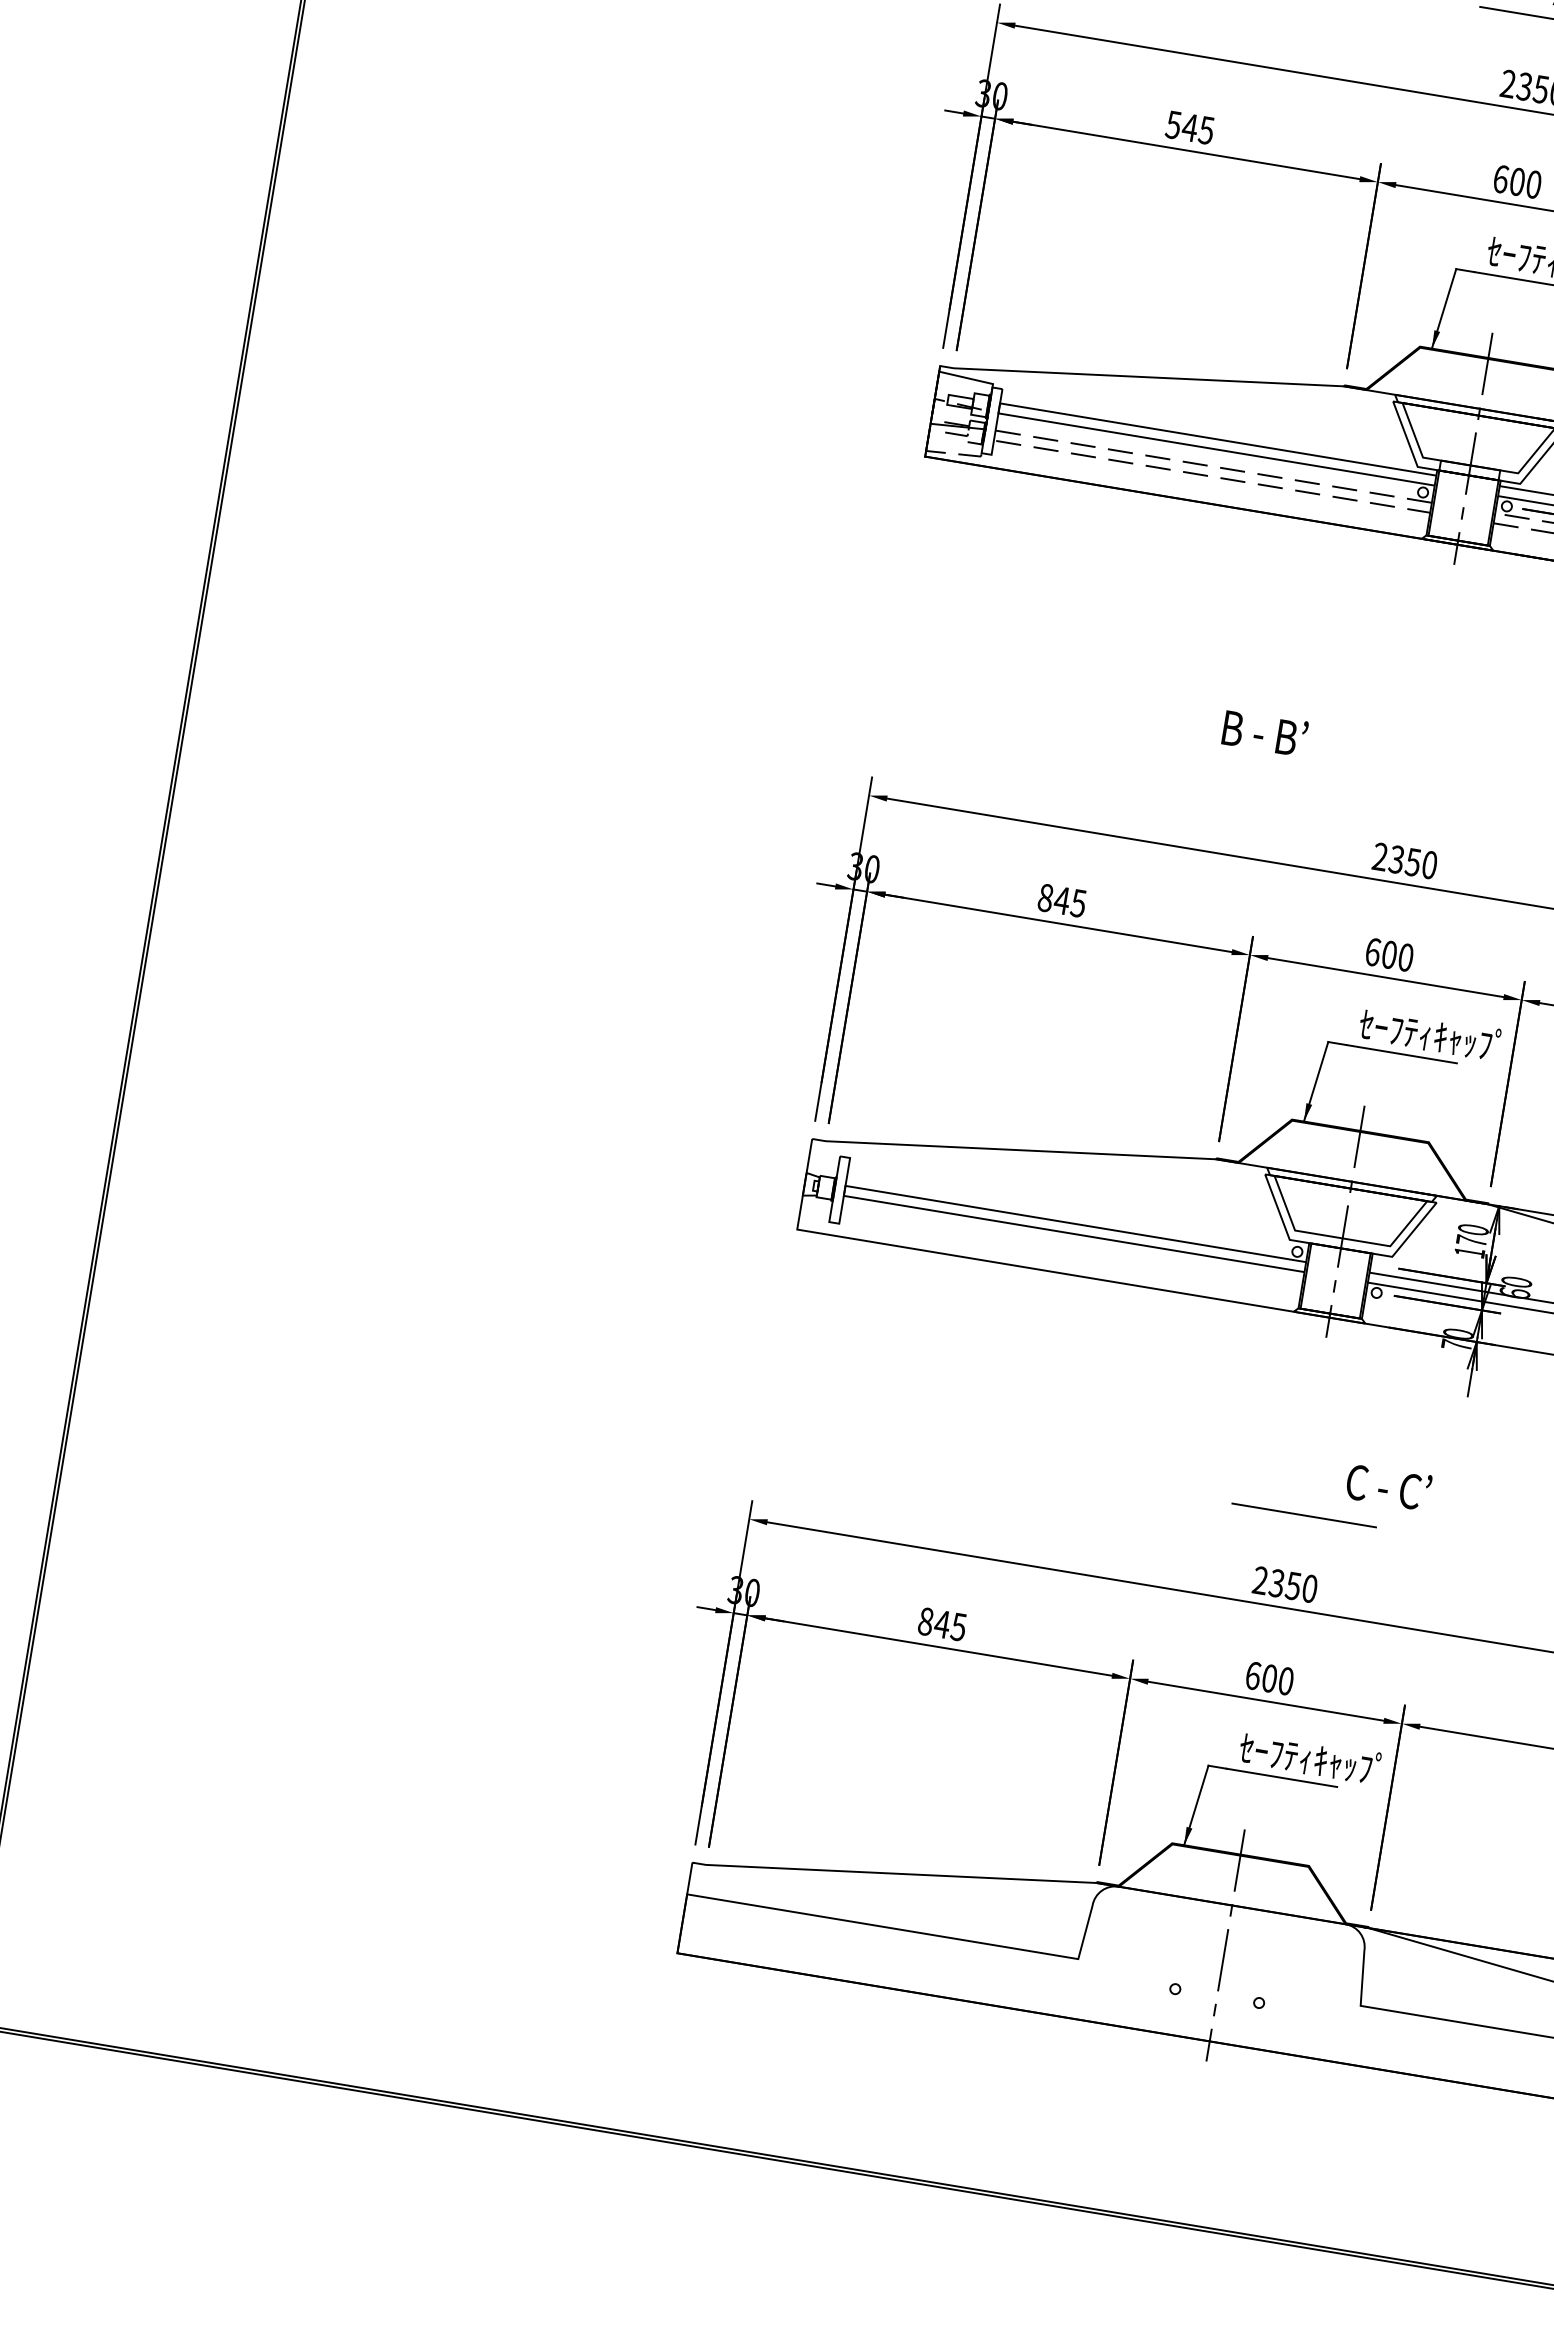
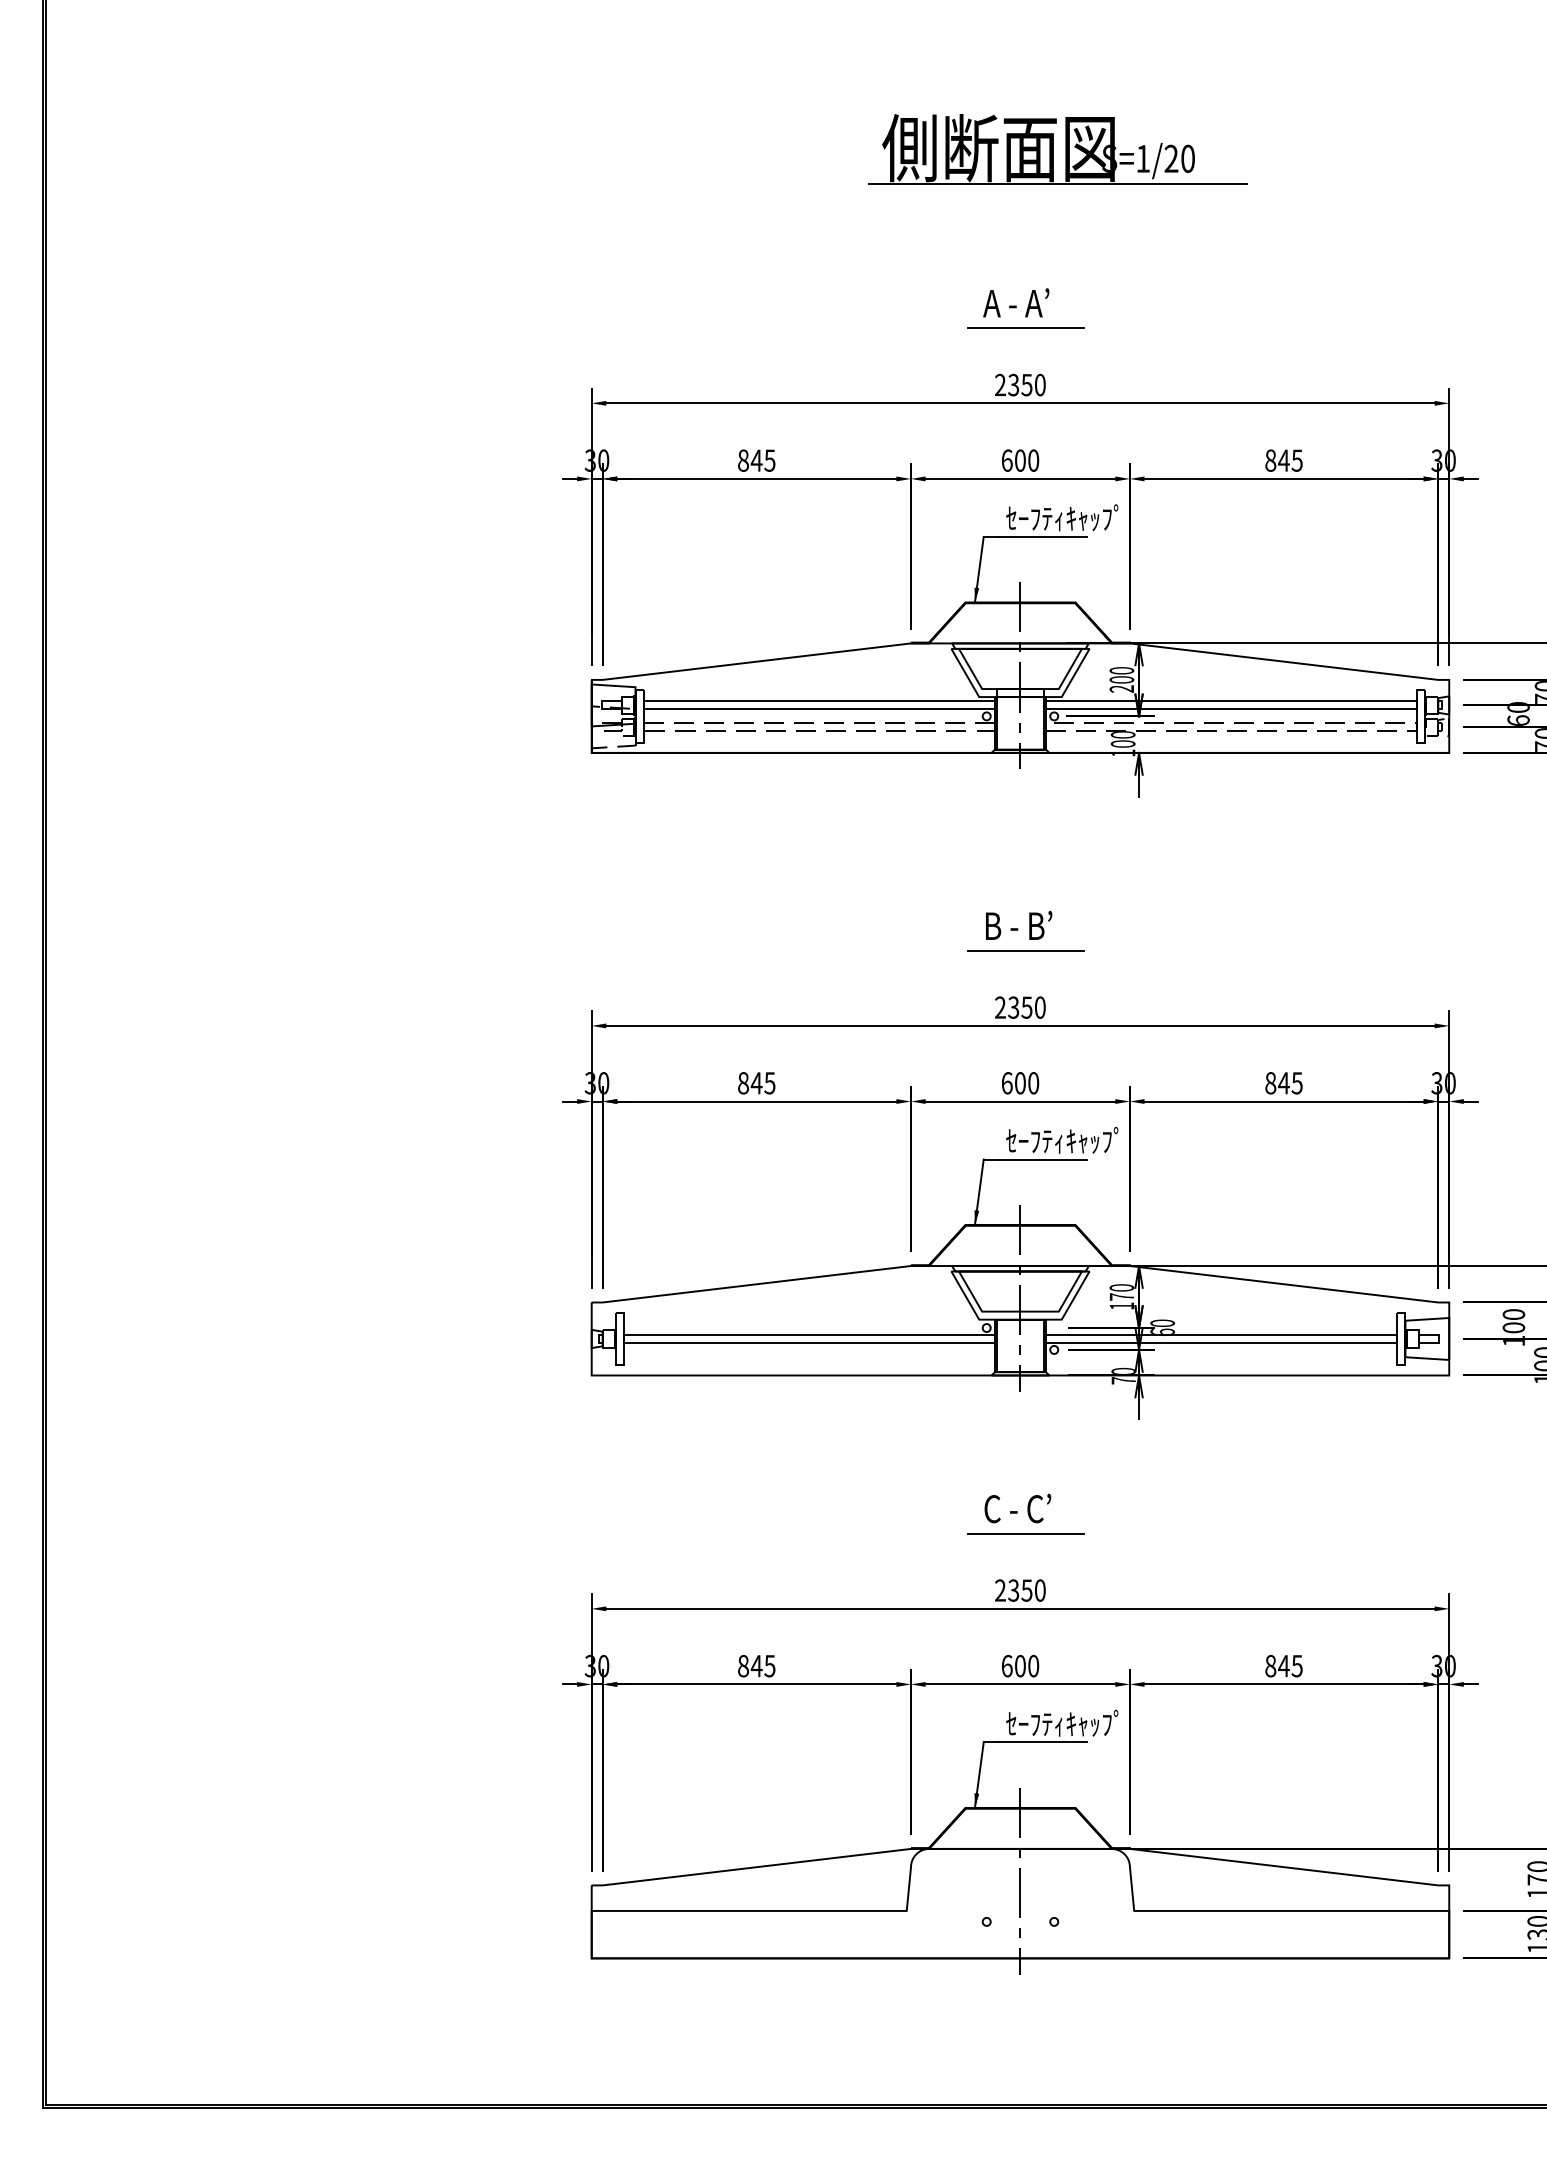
text: (1172, 124) -> (742, 460), 545 -> 845
text: (1265, 731) -> (1019, 924), moved
line: (1424, 791) -> (1026, 950), added
text: (1388, 1486) -> (1017, 1508), moved

